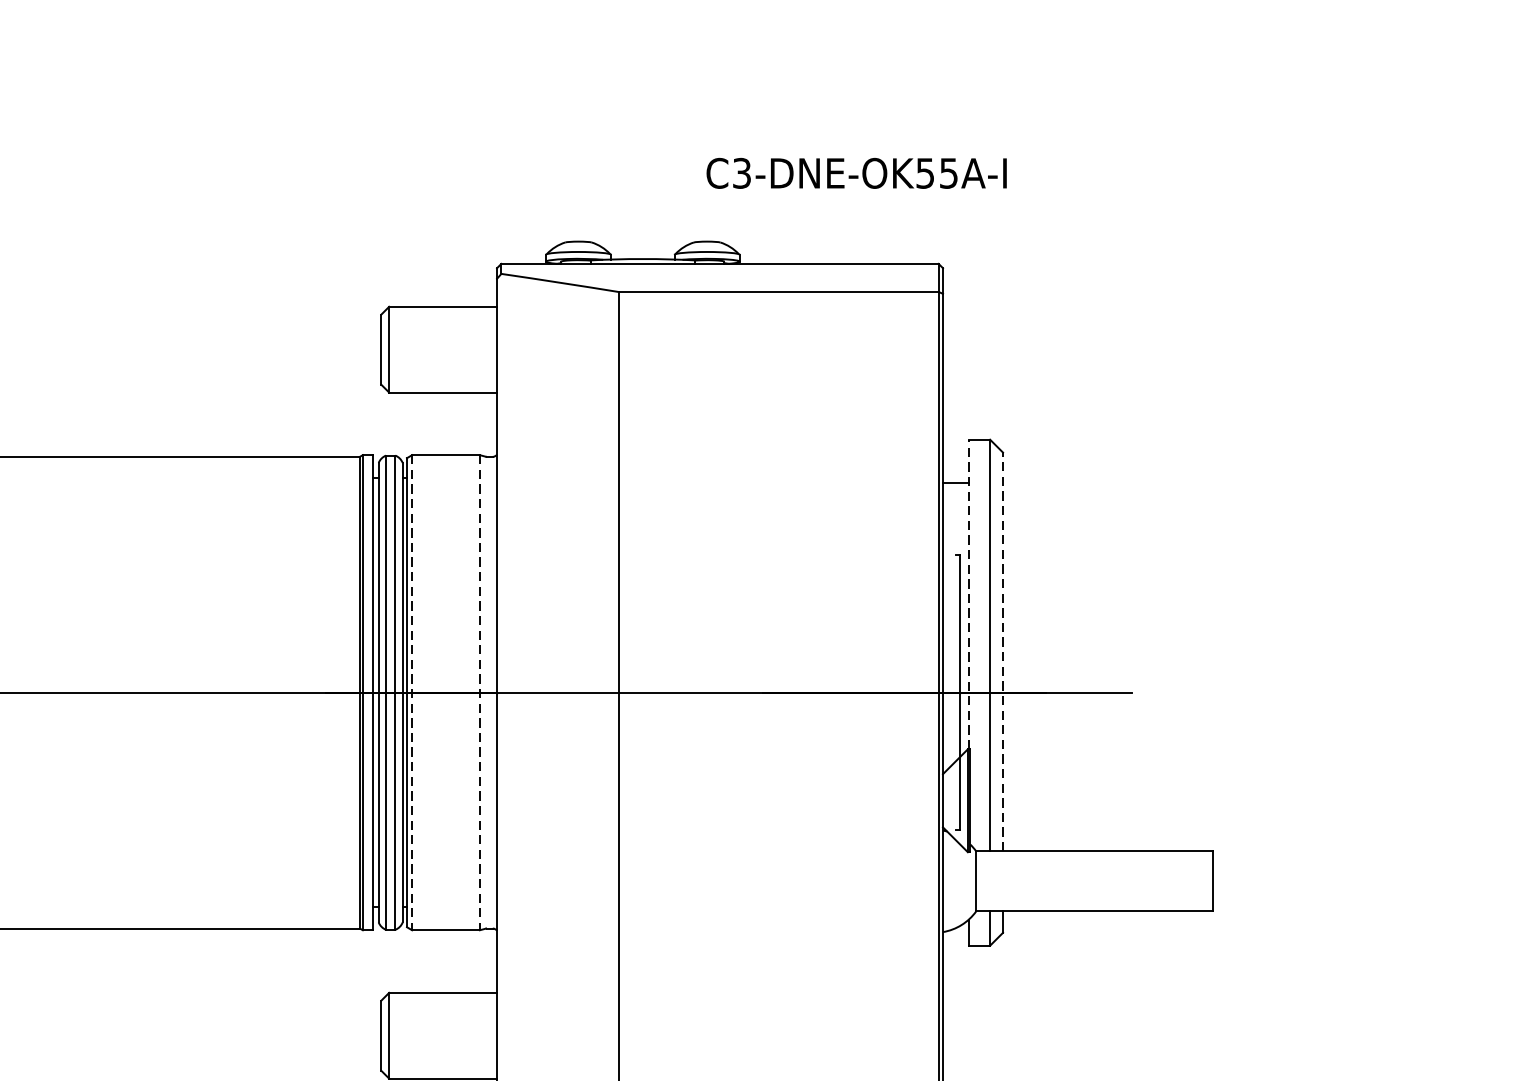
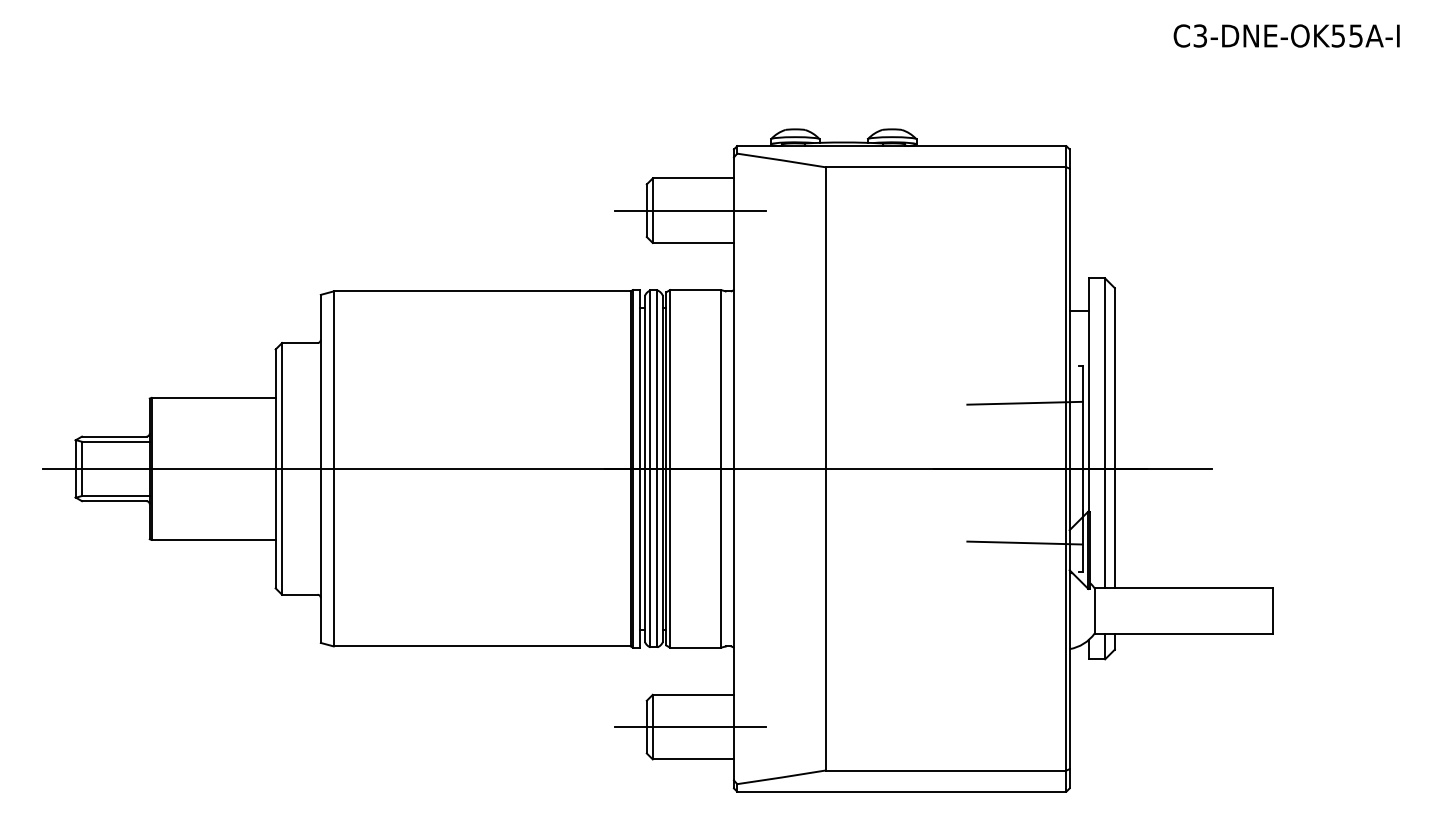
text: (856, 172) -> (1286, 35), moved
line: (439, 349) -> (690, 210), added
line: (969, 595) -> (1089, 395), dashed -> solid
line: (882, 604) -> (1024, 402), added
line: (1002, 650) -> (1114, 437), dashed -> solid
line: (412, 692) -> (670, 468), dashed -> solid
line: (480, 692) -> (721, 468), dashed -> solid
line: (882, 790) -> (1024, 542), added
line: (439, 1036) -> (690, 727), added

